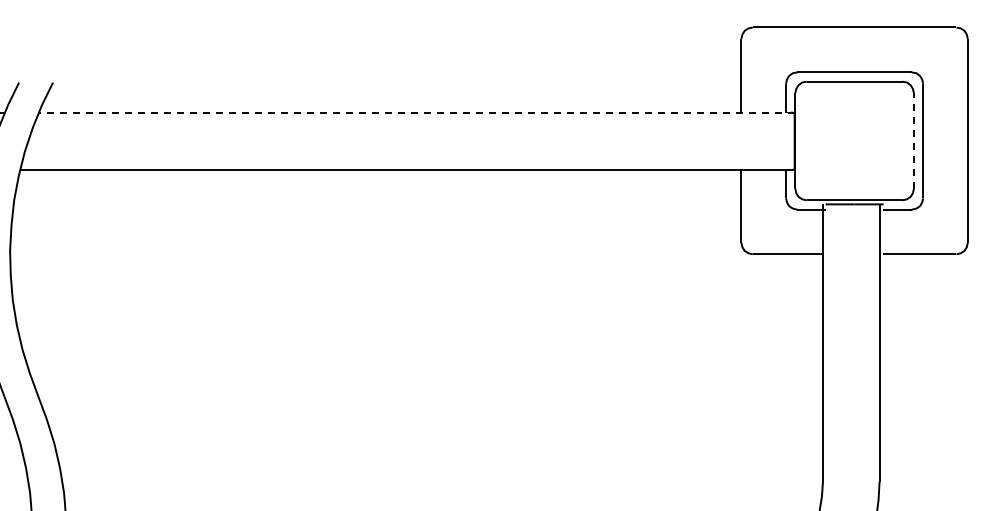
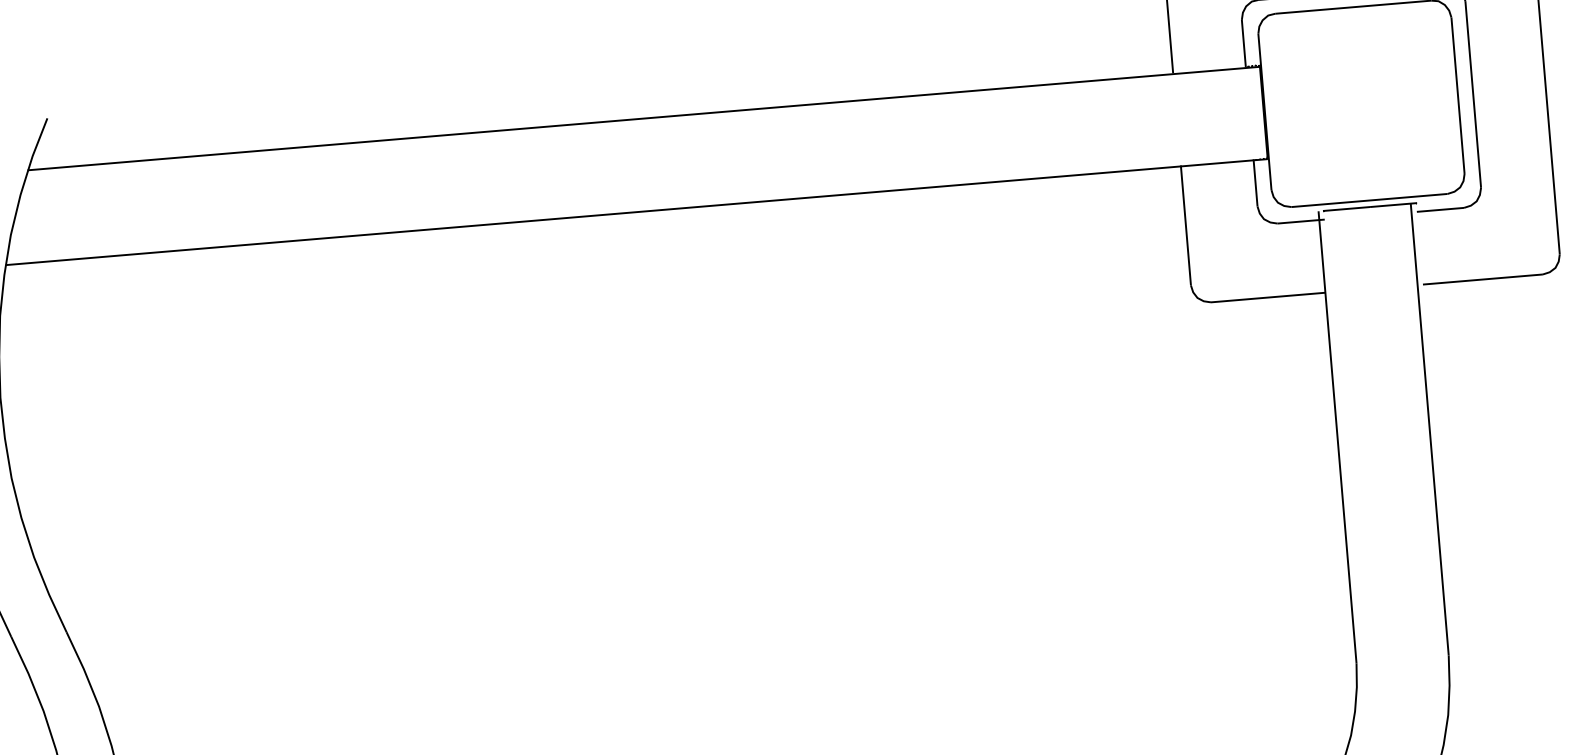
line: (416, 113) -> (643, 118), dashed -> solid
line: (913, 141) -> (1457, 96), dashed -> solid

